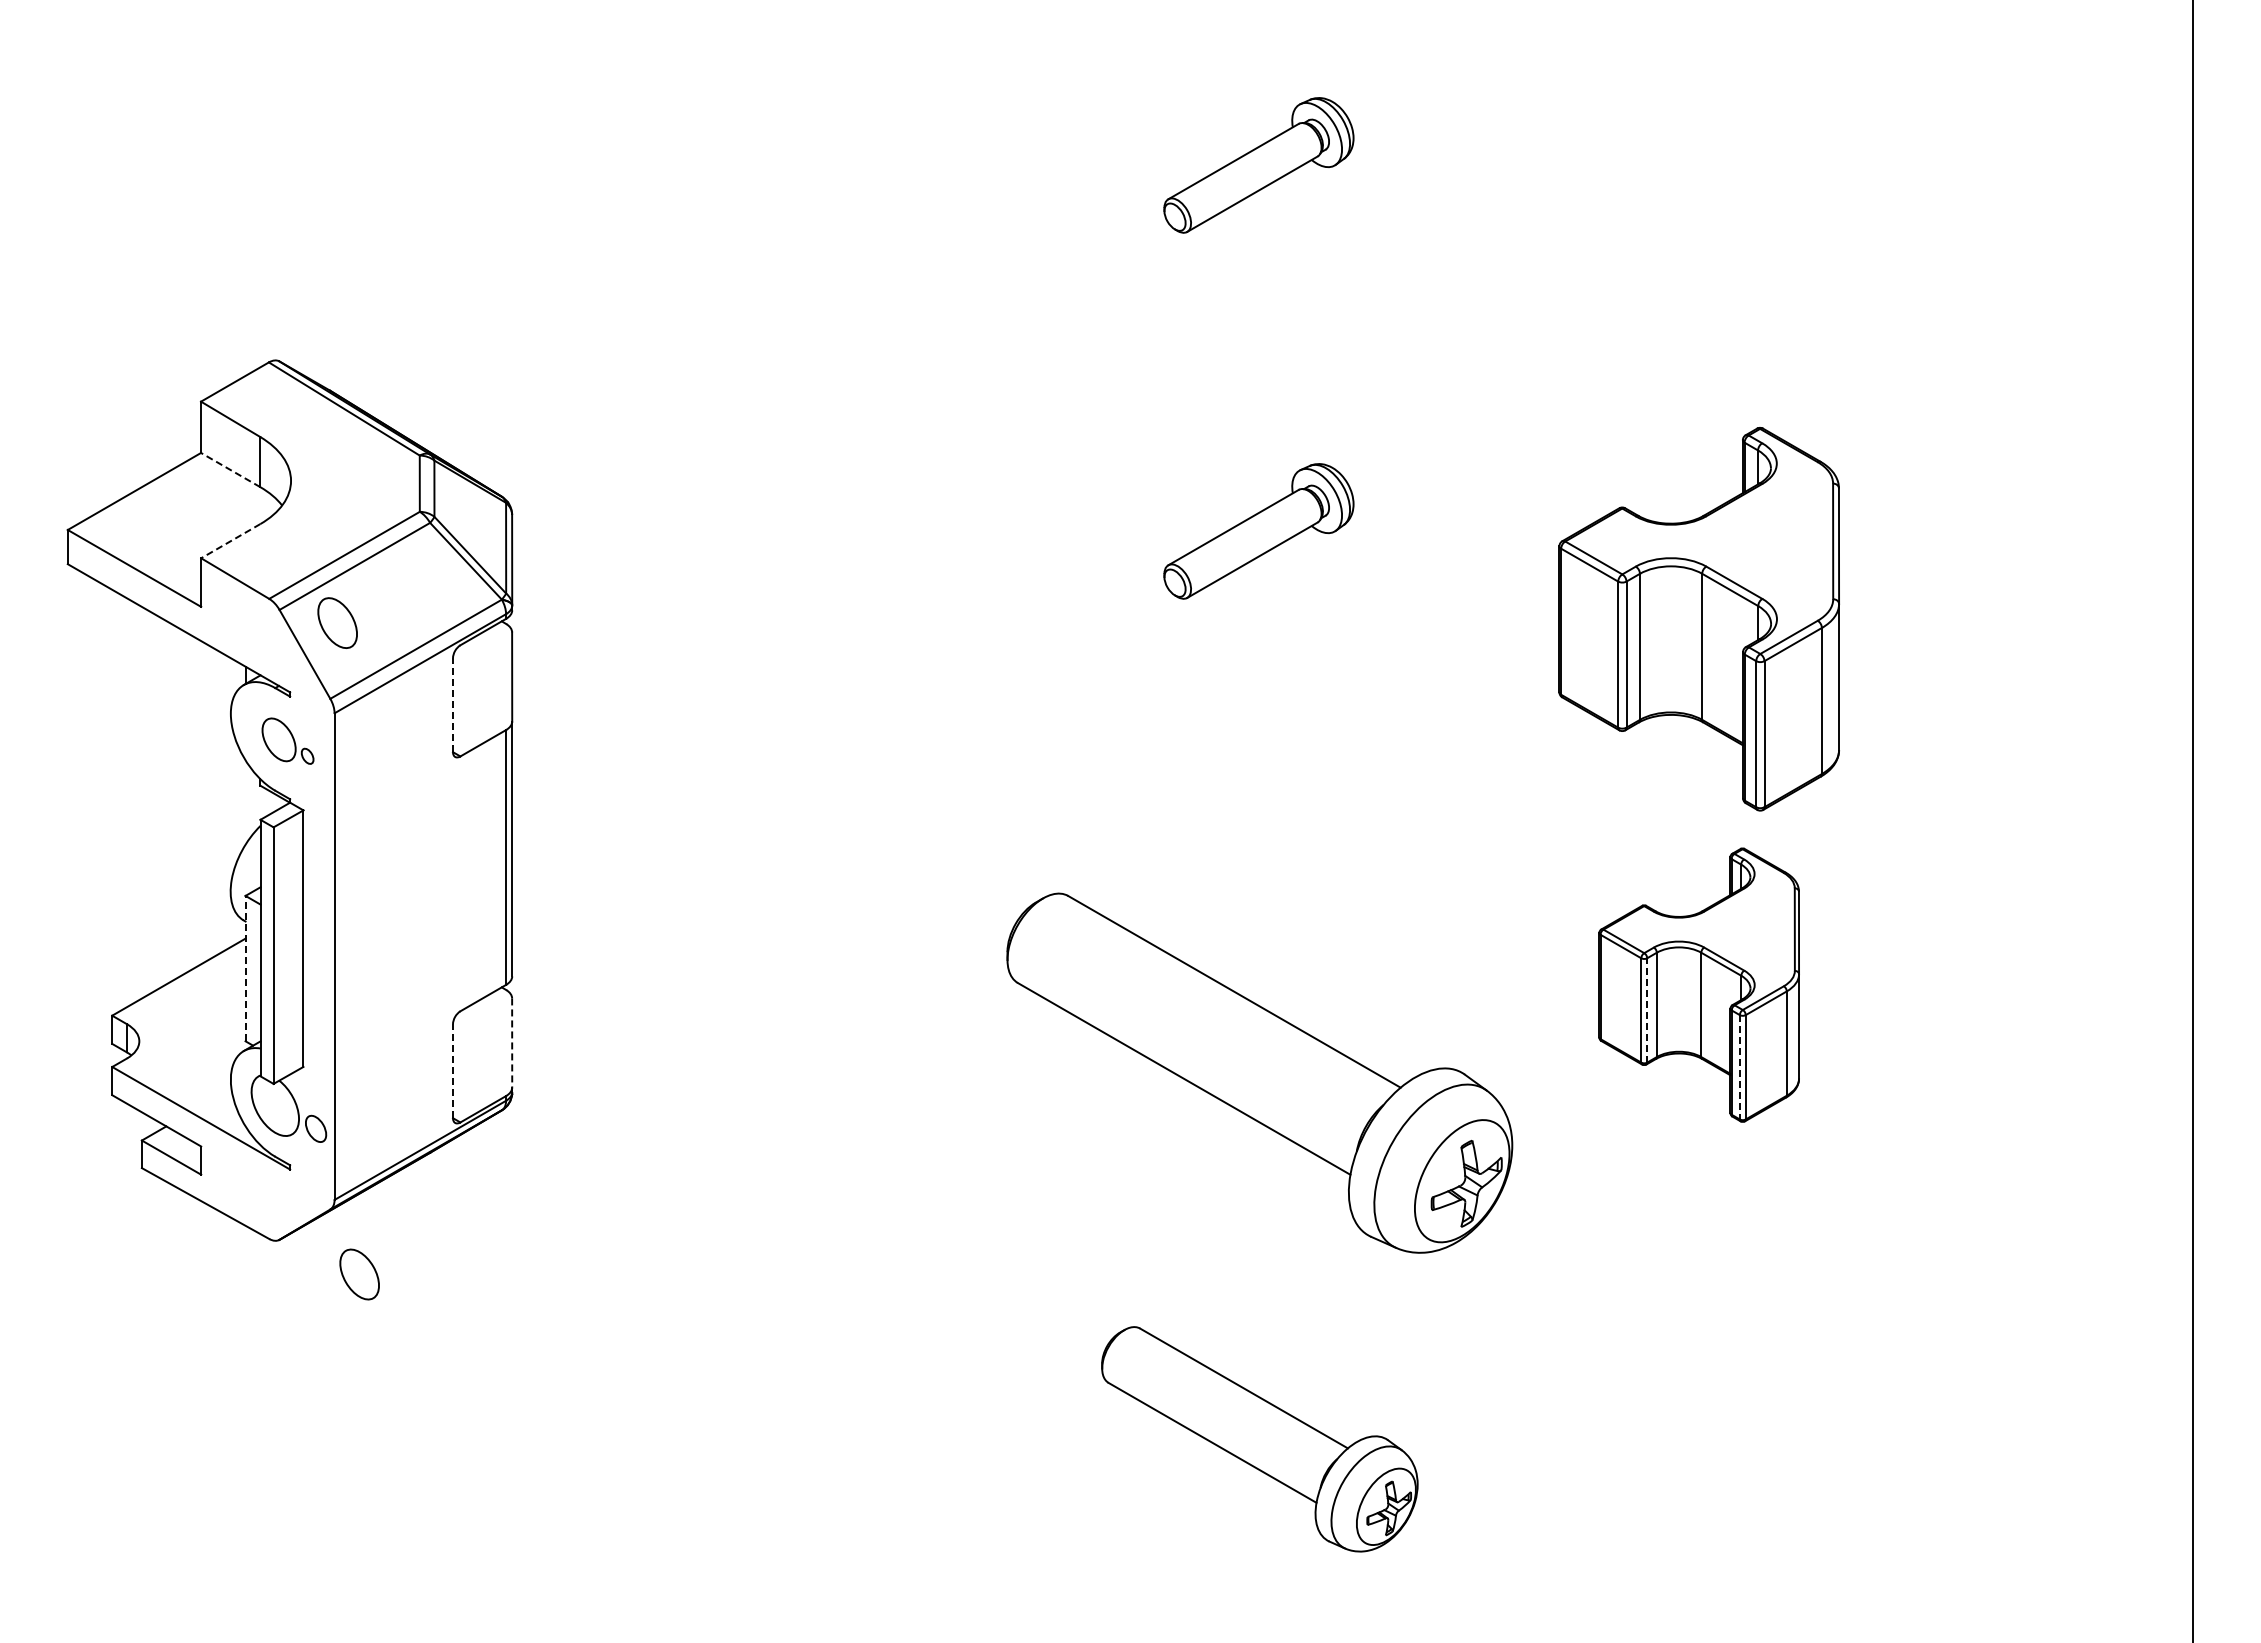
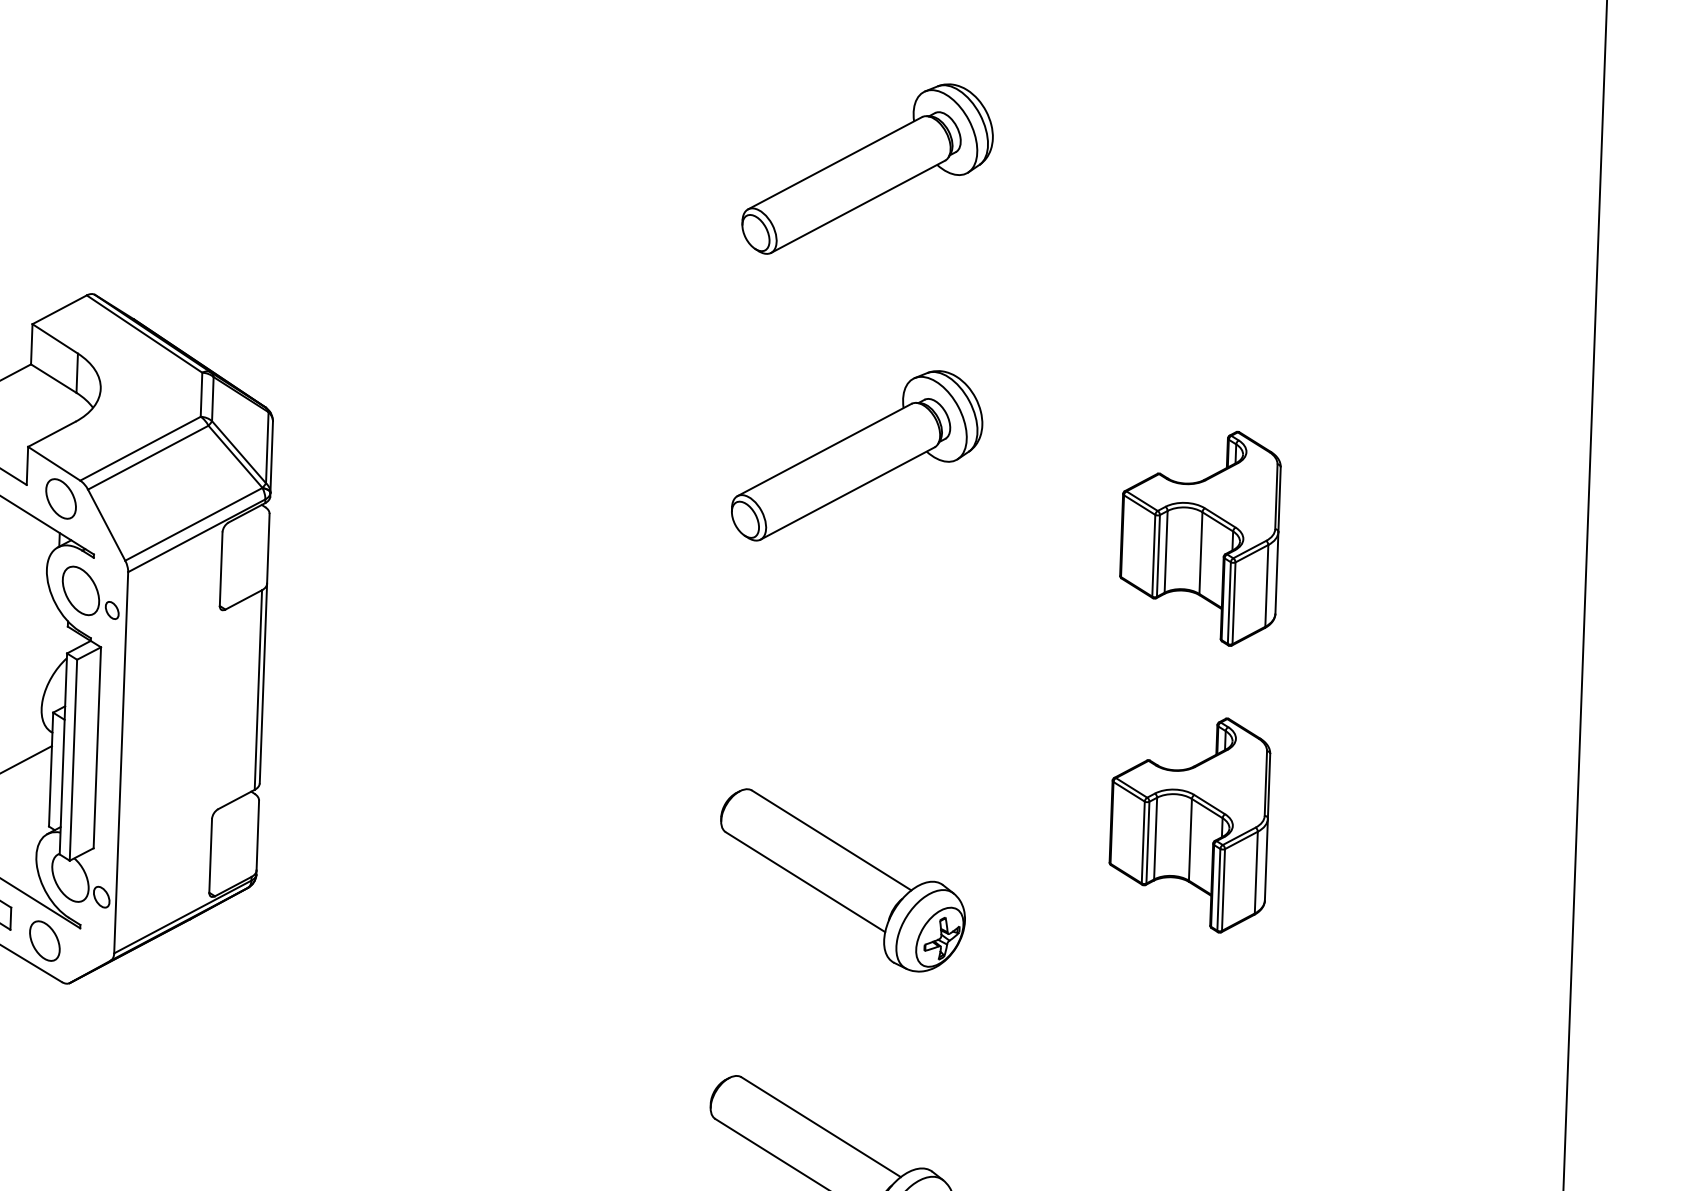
part: (1258, 165) -> (867, 169), size x1.67
line: (230, 469) -> (53, 378), dashed -> solid
part: (1258, 531) -> (857, 456), size x1.67
line: (230, 541) -> (51, 434), dashed -> solid
part: (1698, 618) -> (1199, 537), size x0.71
part: (337, 622) -> (60, 498), moved
line: (453, 704) -> (221, 568), dashed -> solid
part: (287, 740) -> (90, 592), size x1.43
line: (245, 968) -> (51, 769), dashed -> solid
line: (1647, 1009) -> (1148, 841), dashed -> solid
line: (512, 1042) -> (258, 835), dashed -> solid
line: (1739, 1067) -> (1218, 889), dashed -> solid
line: (453, 1070) -> (211, 855), dashed -> solid
part: (1259, 1073) -> (842, 880), size x0.62
part: (359, 1274) -> (44, 941), moved

